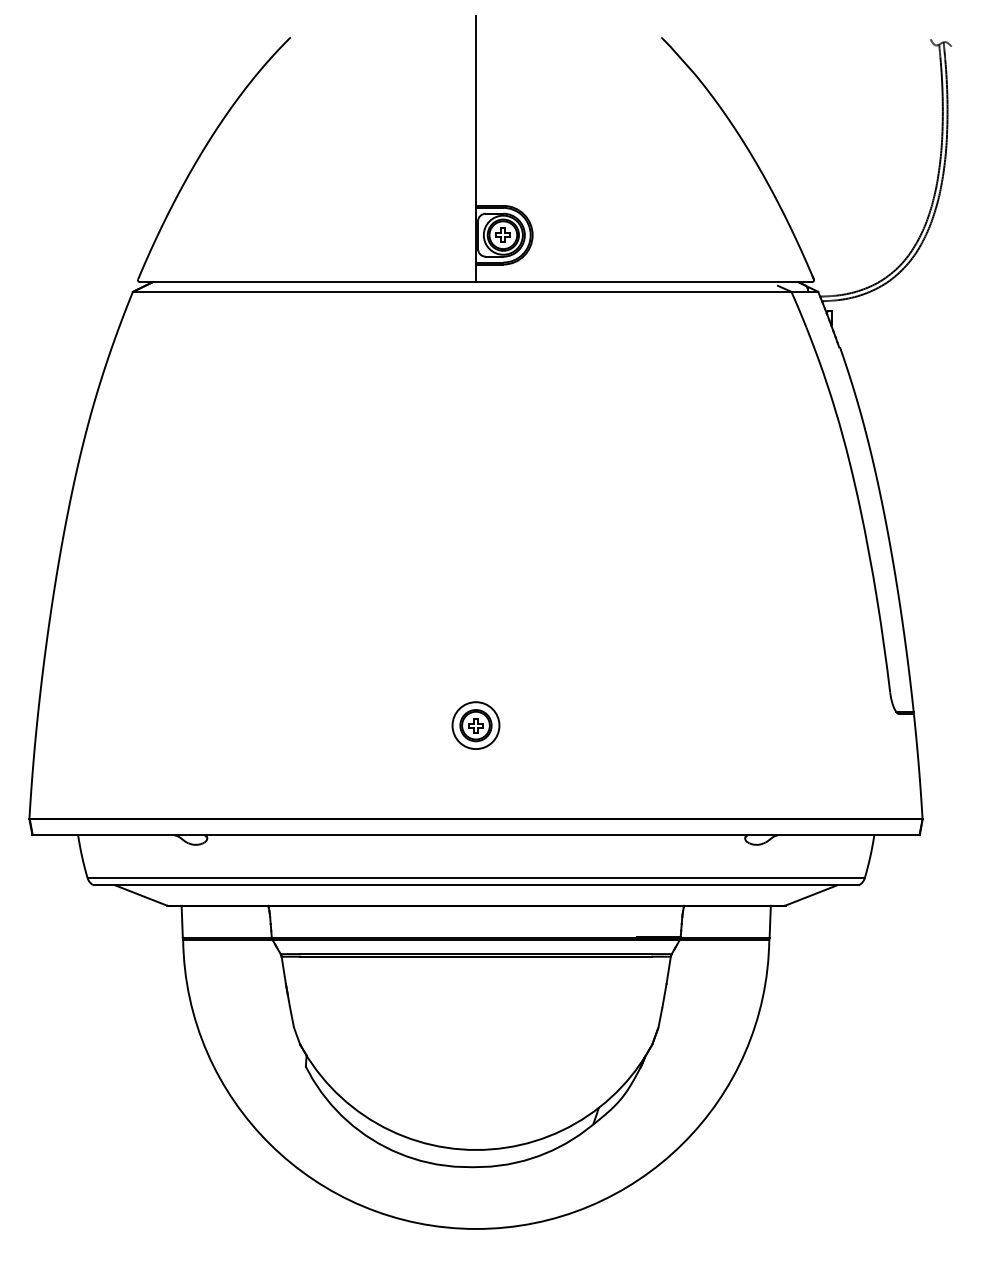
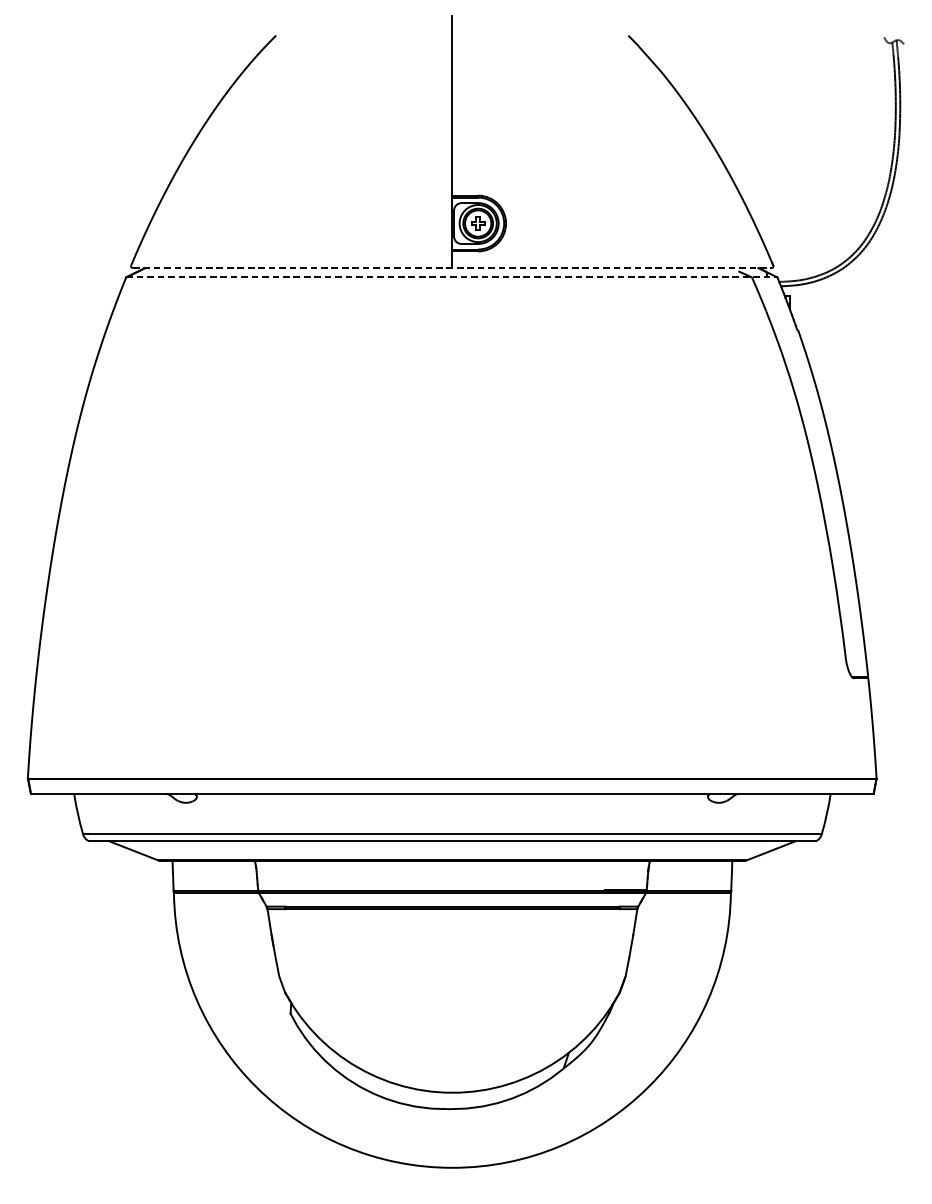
line: (476, 282) -> (452, 268), solid -> dashed
line: (475, 291) -> (451, 277), solid -> dashed
part: (475, 725) -> (451, 689), removed

